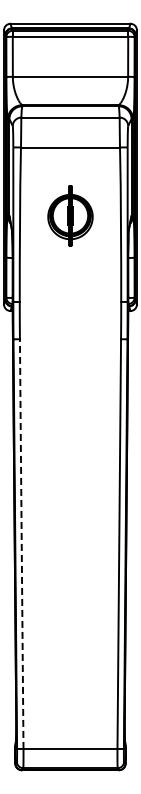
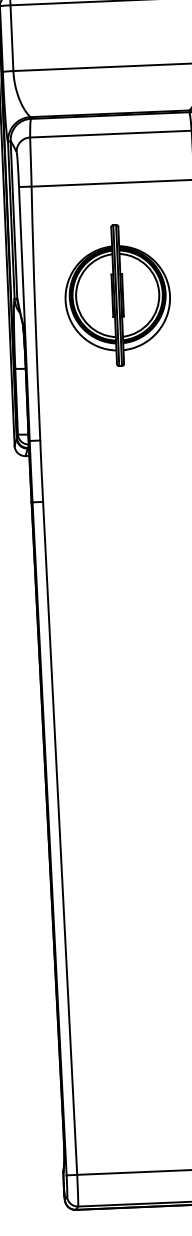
part: (70, 215) -> (117, 294), size x1.43
line: (21, 544) -> (59, 839), dashed -> solid

